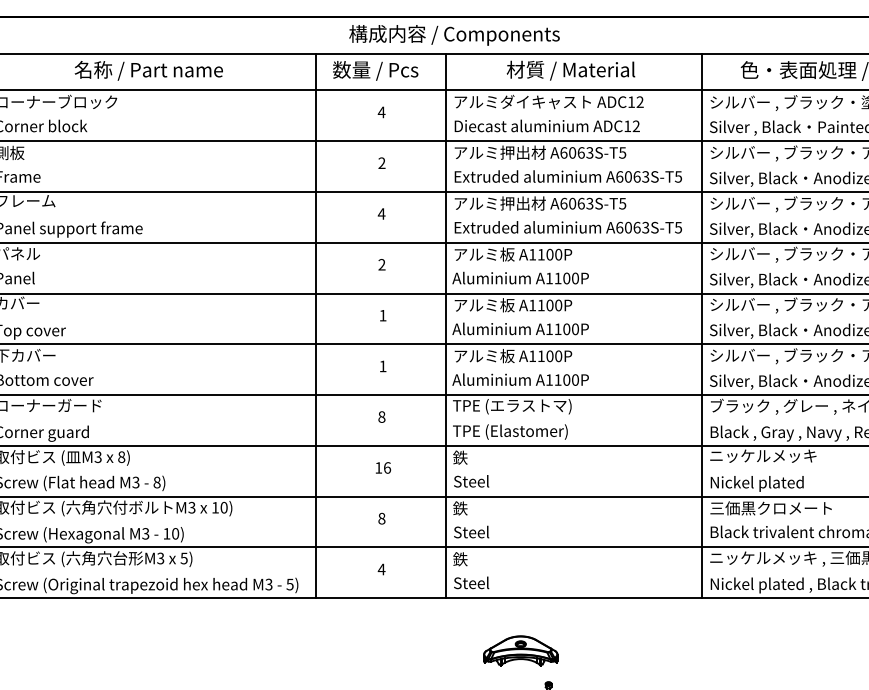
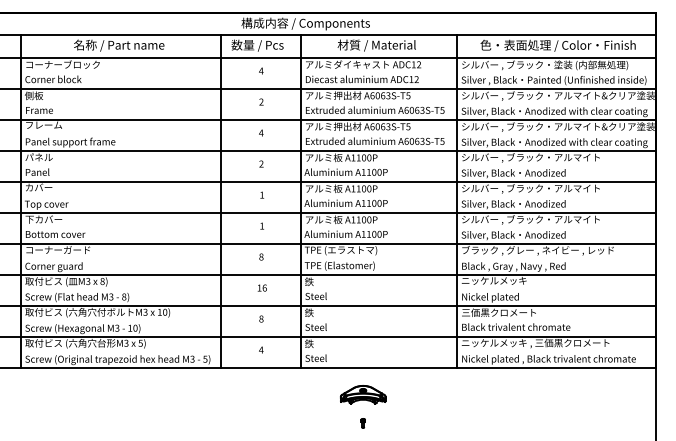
part: (521, 650) -> (363, 394), moved

